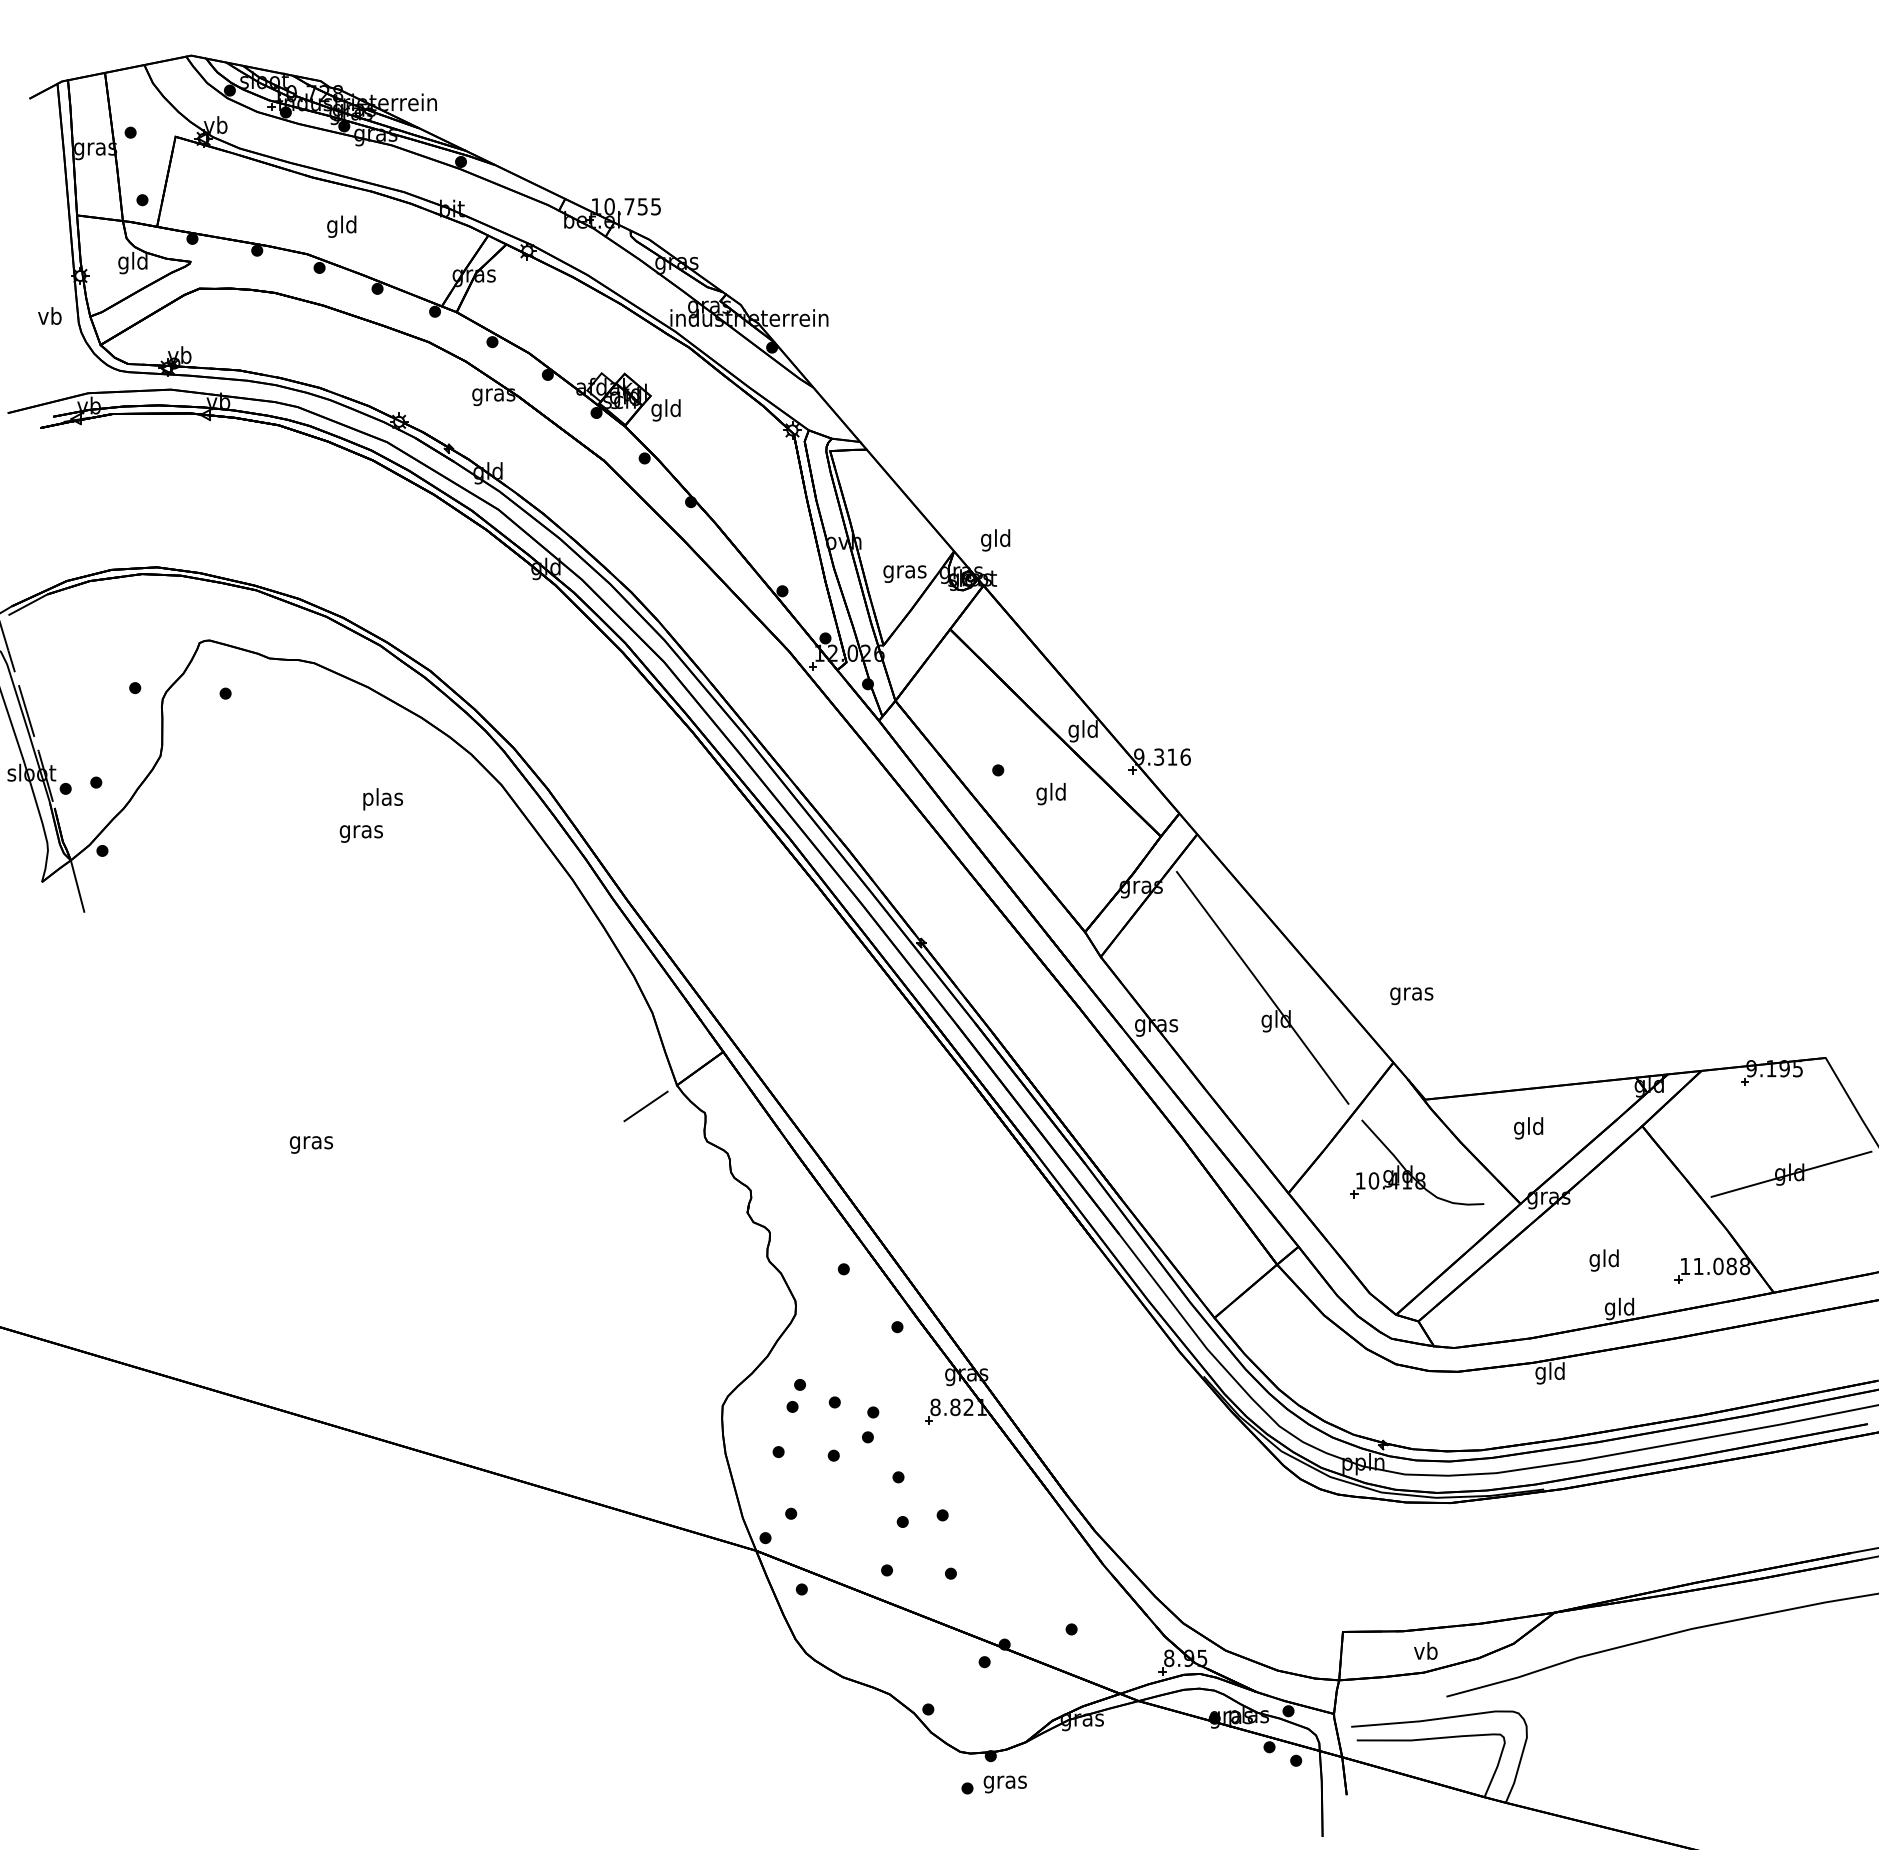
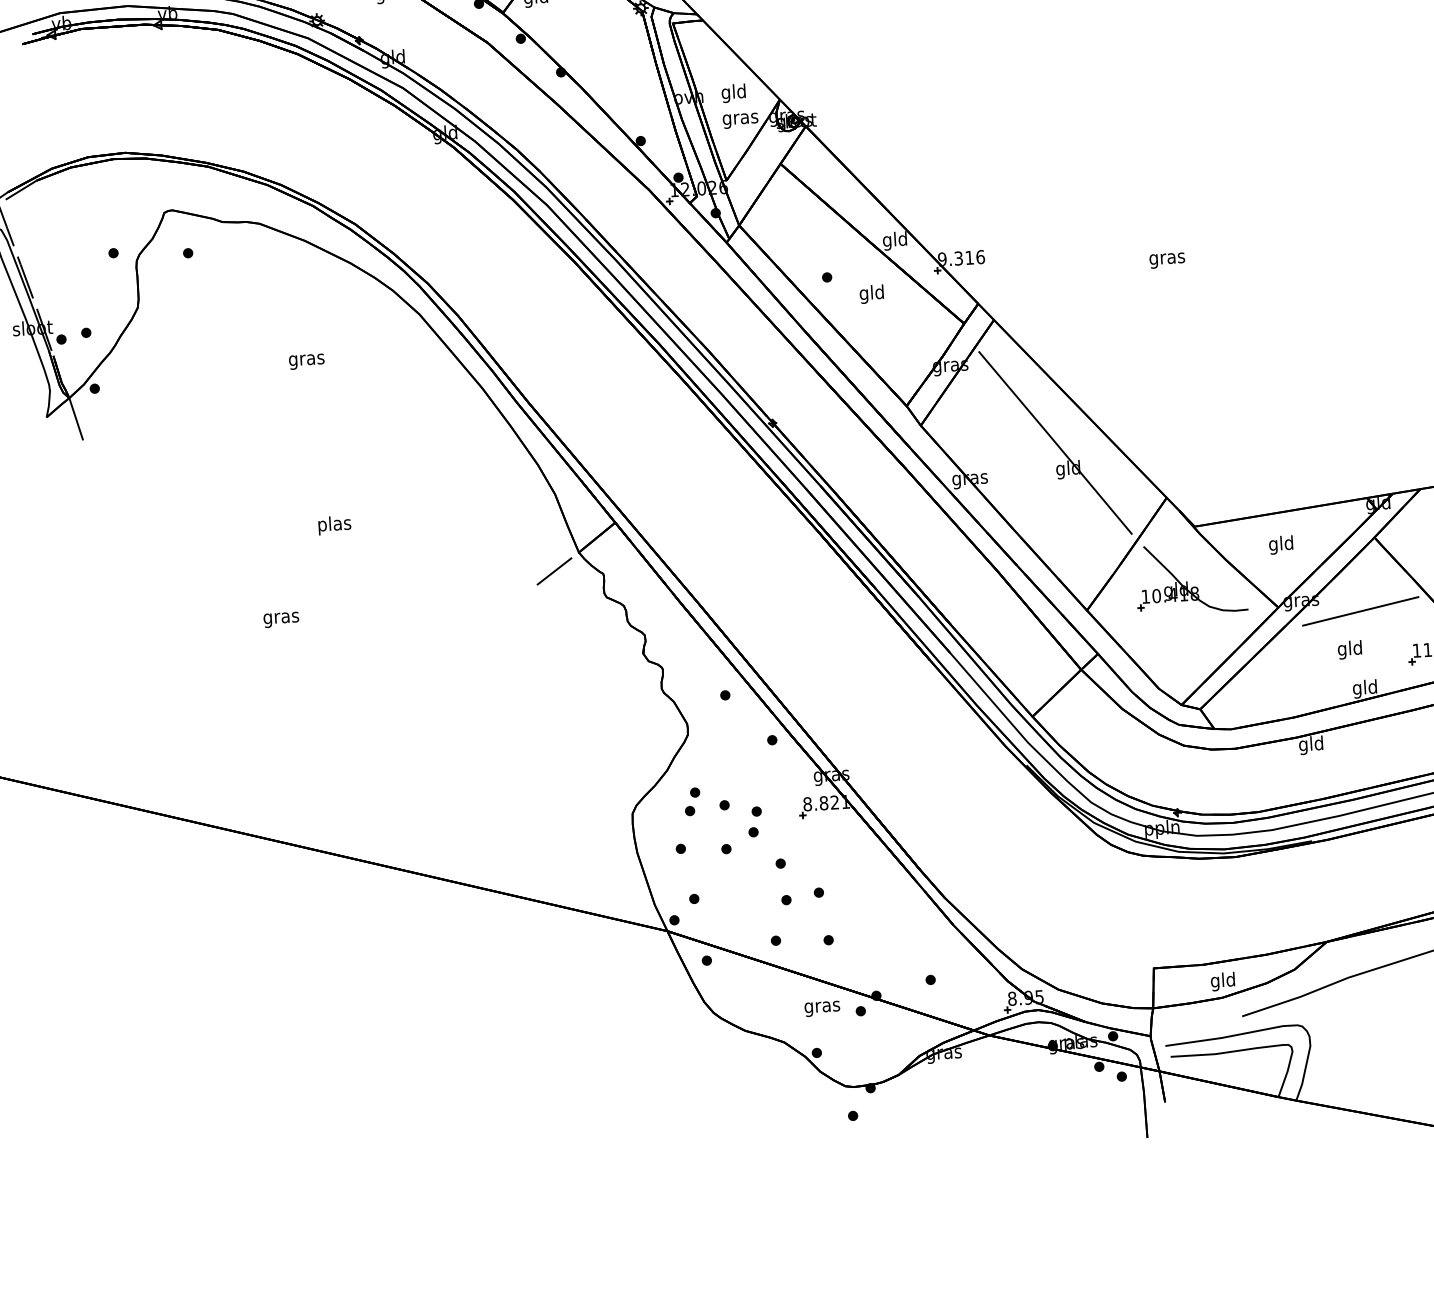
text: (995, 540) -> (733, 93), moved
text: (382, 799) -> (334, 525), moved
text: (1411, 996) -> (1167, 260), moved
line: (1620, 1214) -> (1361, 611), added
text: (1425, 1653) -> (1222, 981), vb -> gld
text: (1004, 1784) -> (821, 1008), moved

